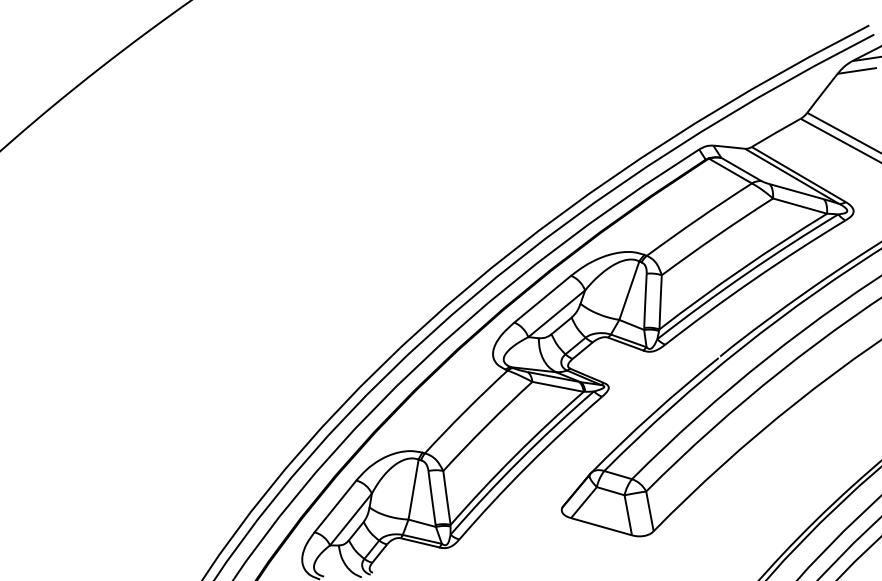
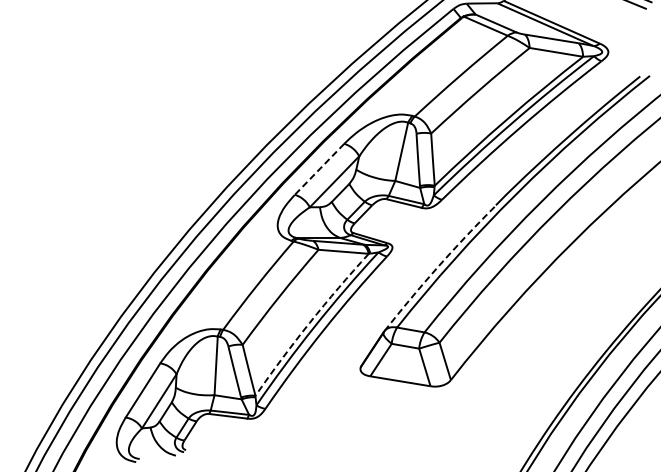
line: (542, 299) -> (319, 169), solid -> dashed
arc: (652, 414) -> (437, 268), solid -> dashed
arc: (514, 456) -> (309, 323), solid -> dashed

